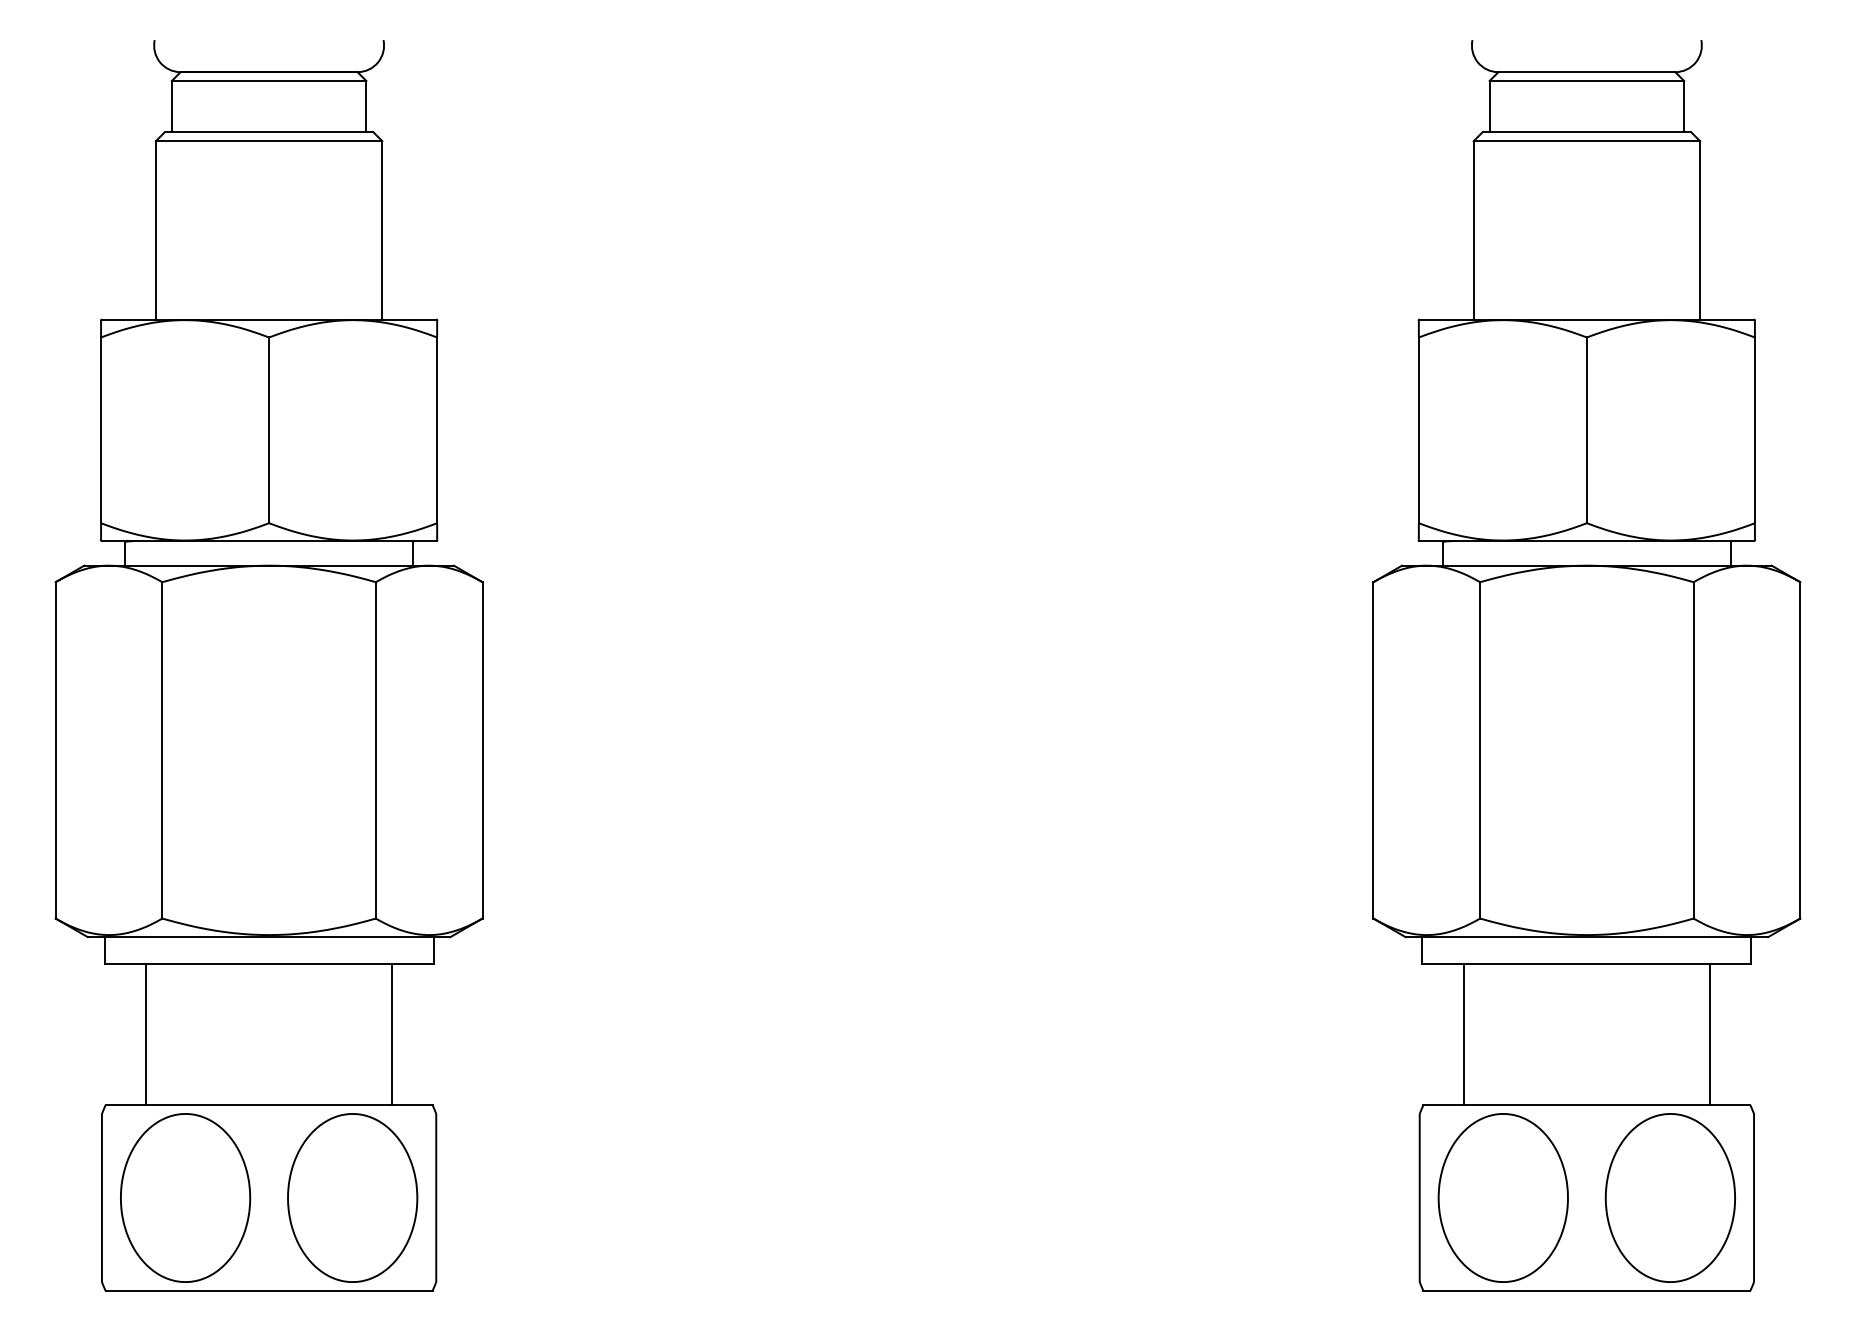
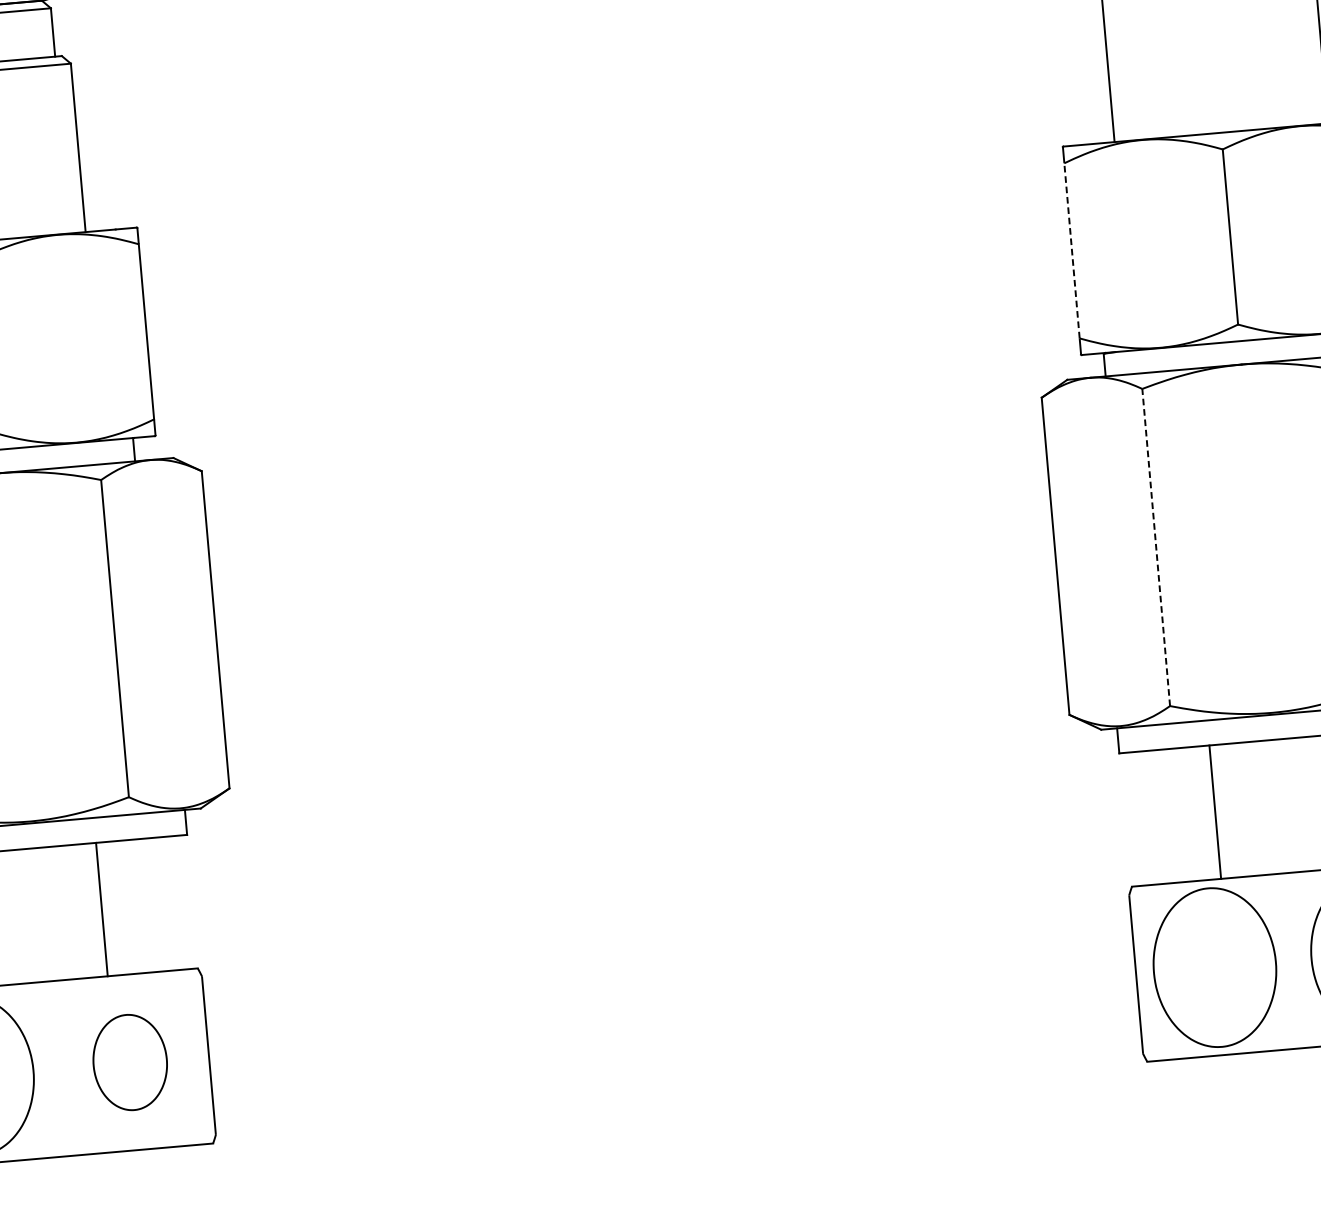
line: (1418, 430) -> (1071, 251), solid -> dashed
line: (1480, 749) -> (1156, 546), solid -> dashed
line: (392, 1034) -> (102, 909), moved
line: (1463, 1034) -> (1214, 812), moved
part: (352, 1197) -> (129, 1062), size x0.6

